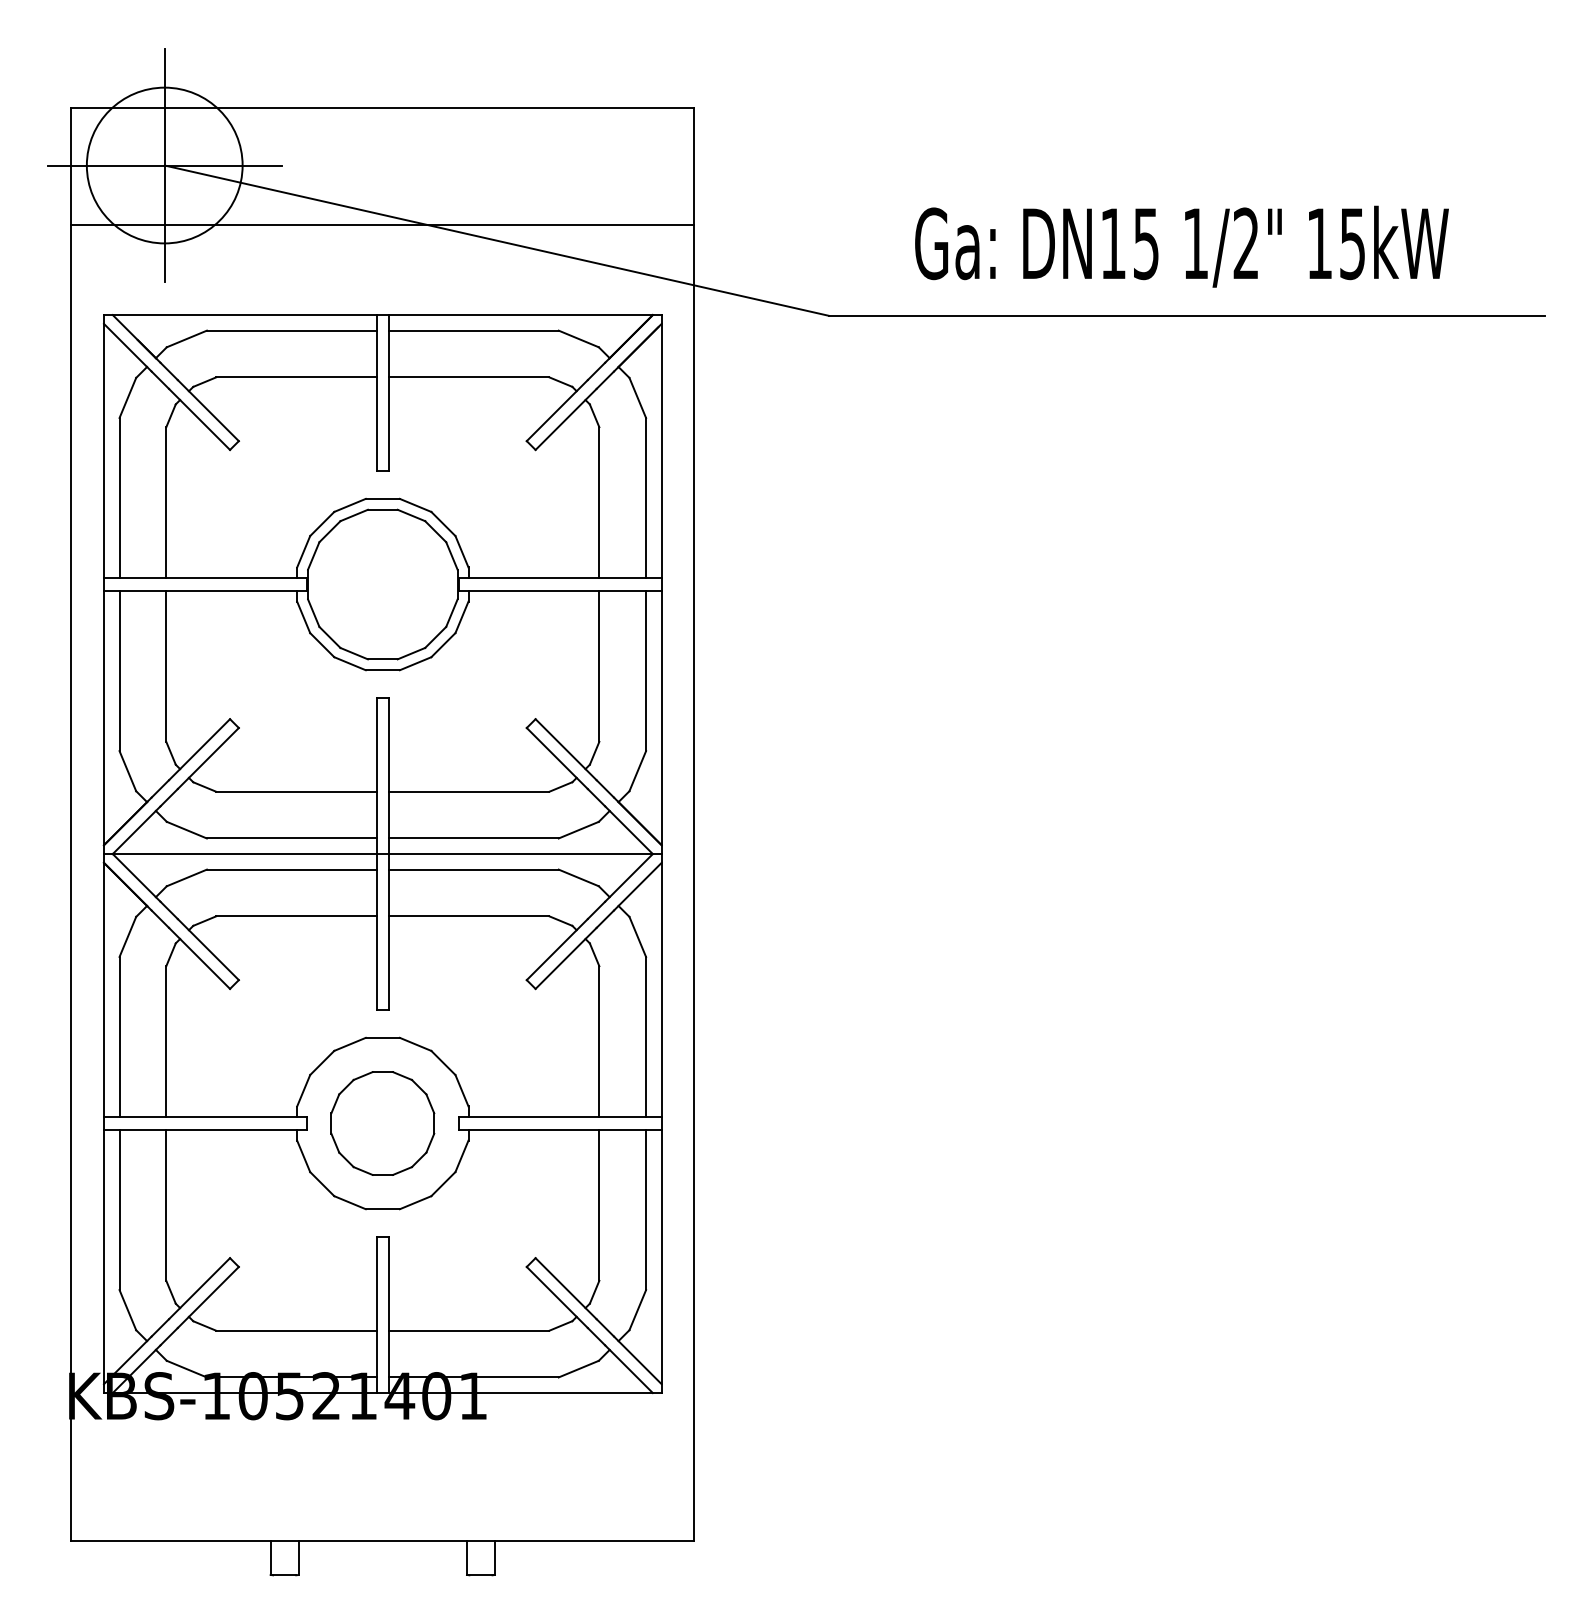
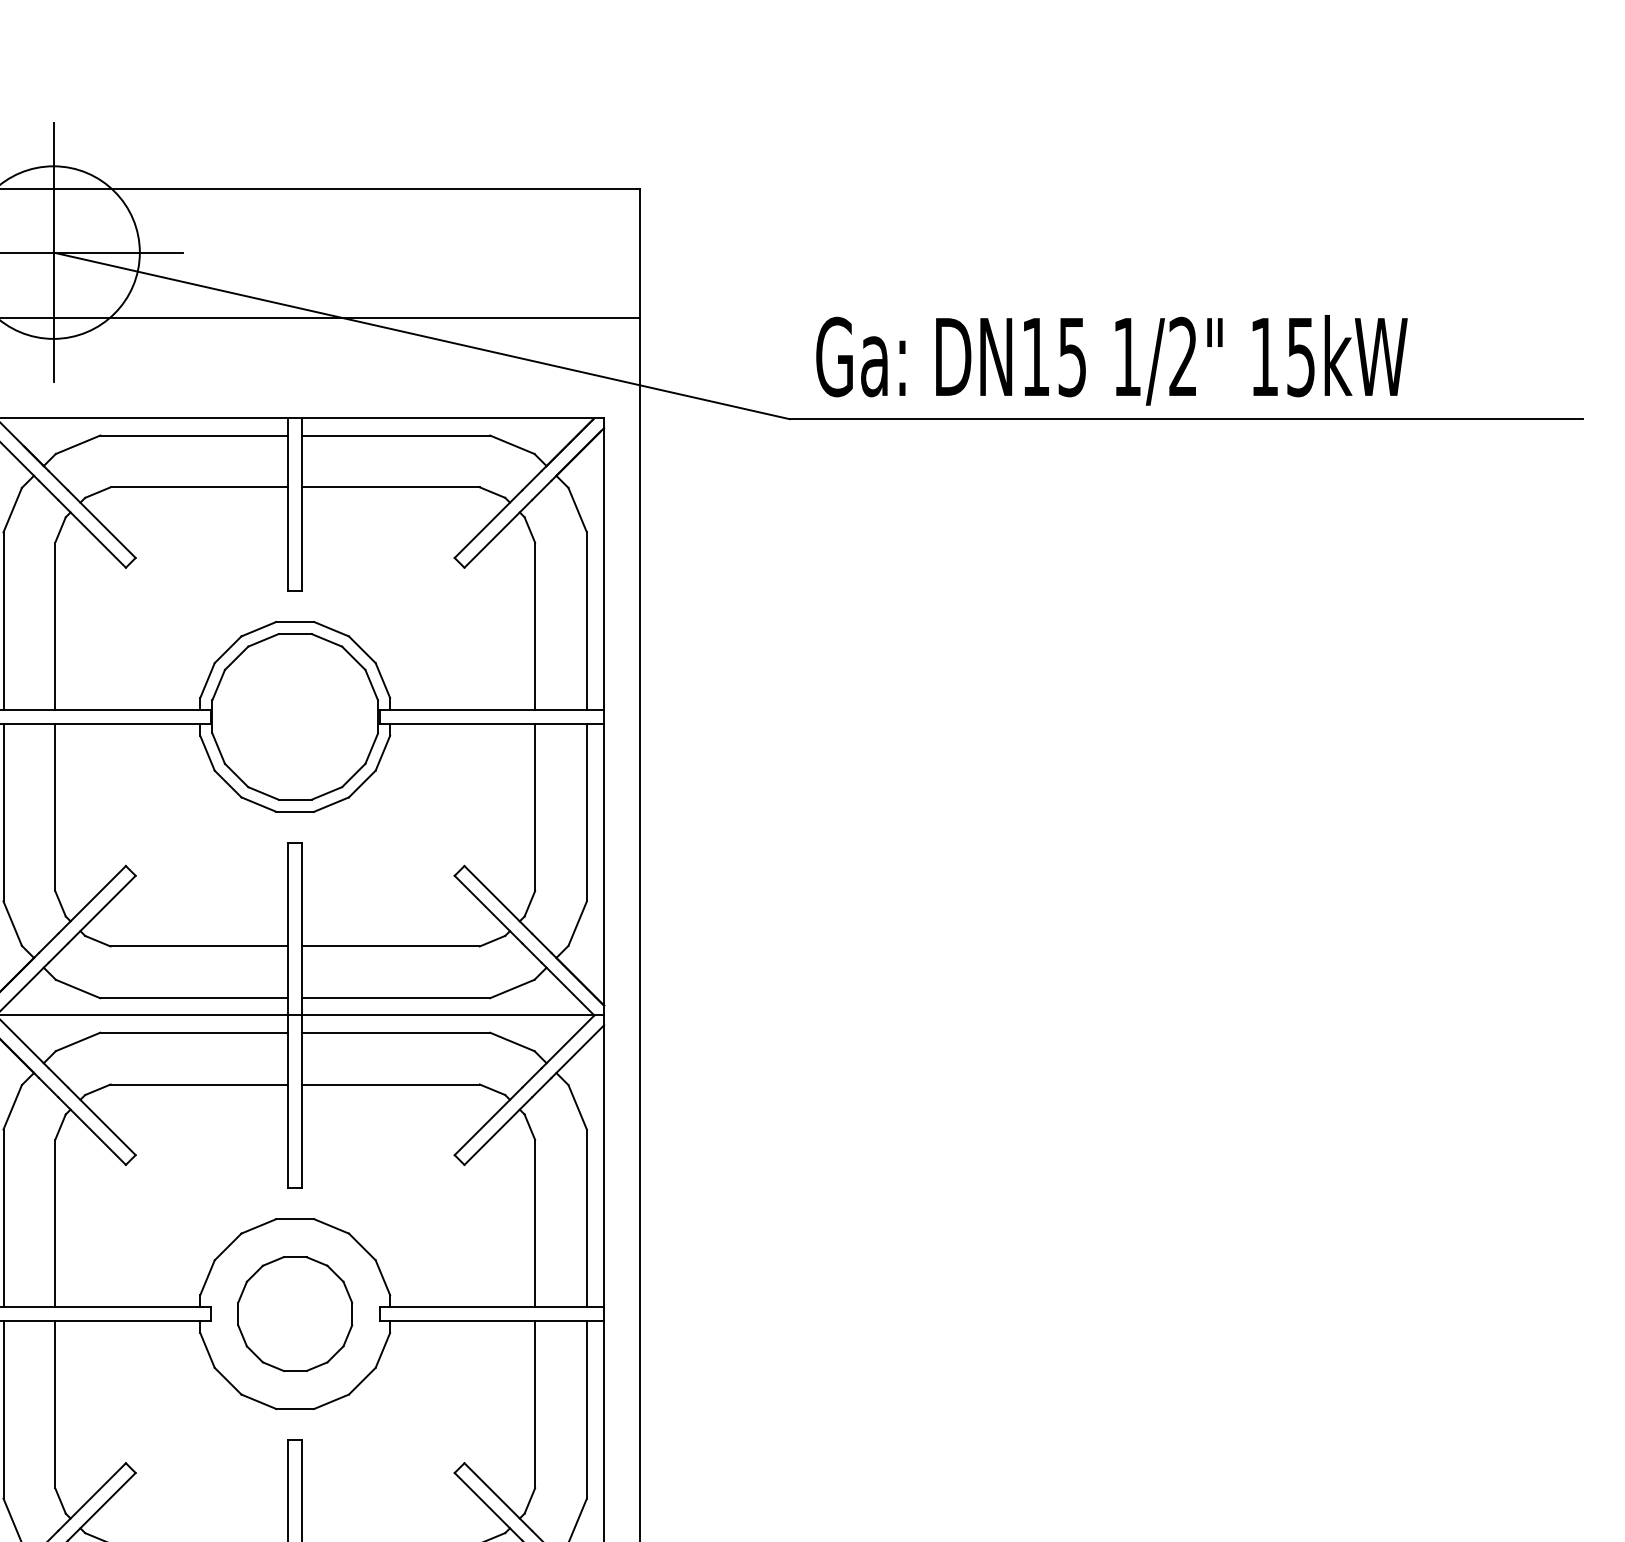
text: (1181, 246) -> (1111, 360), moved

